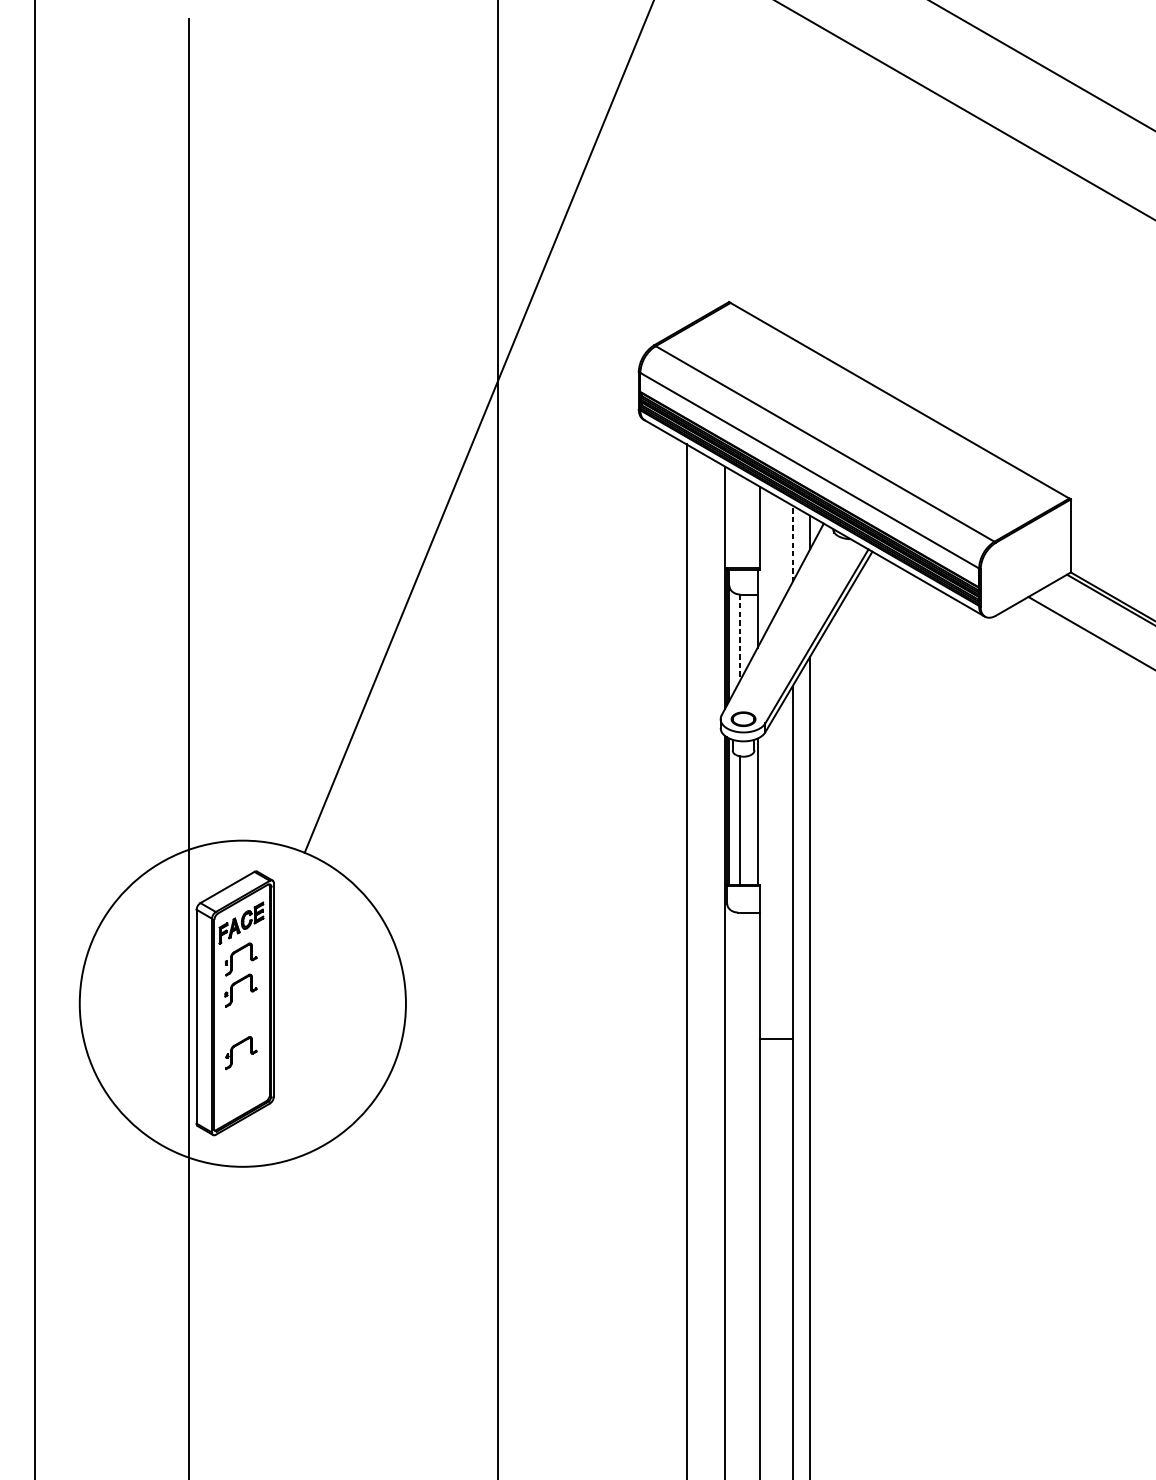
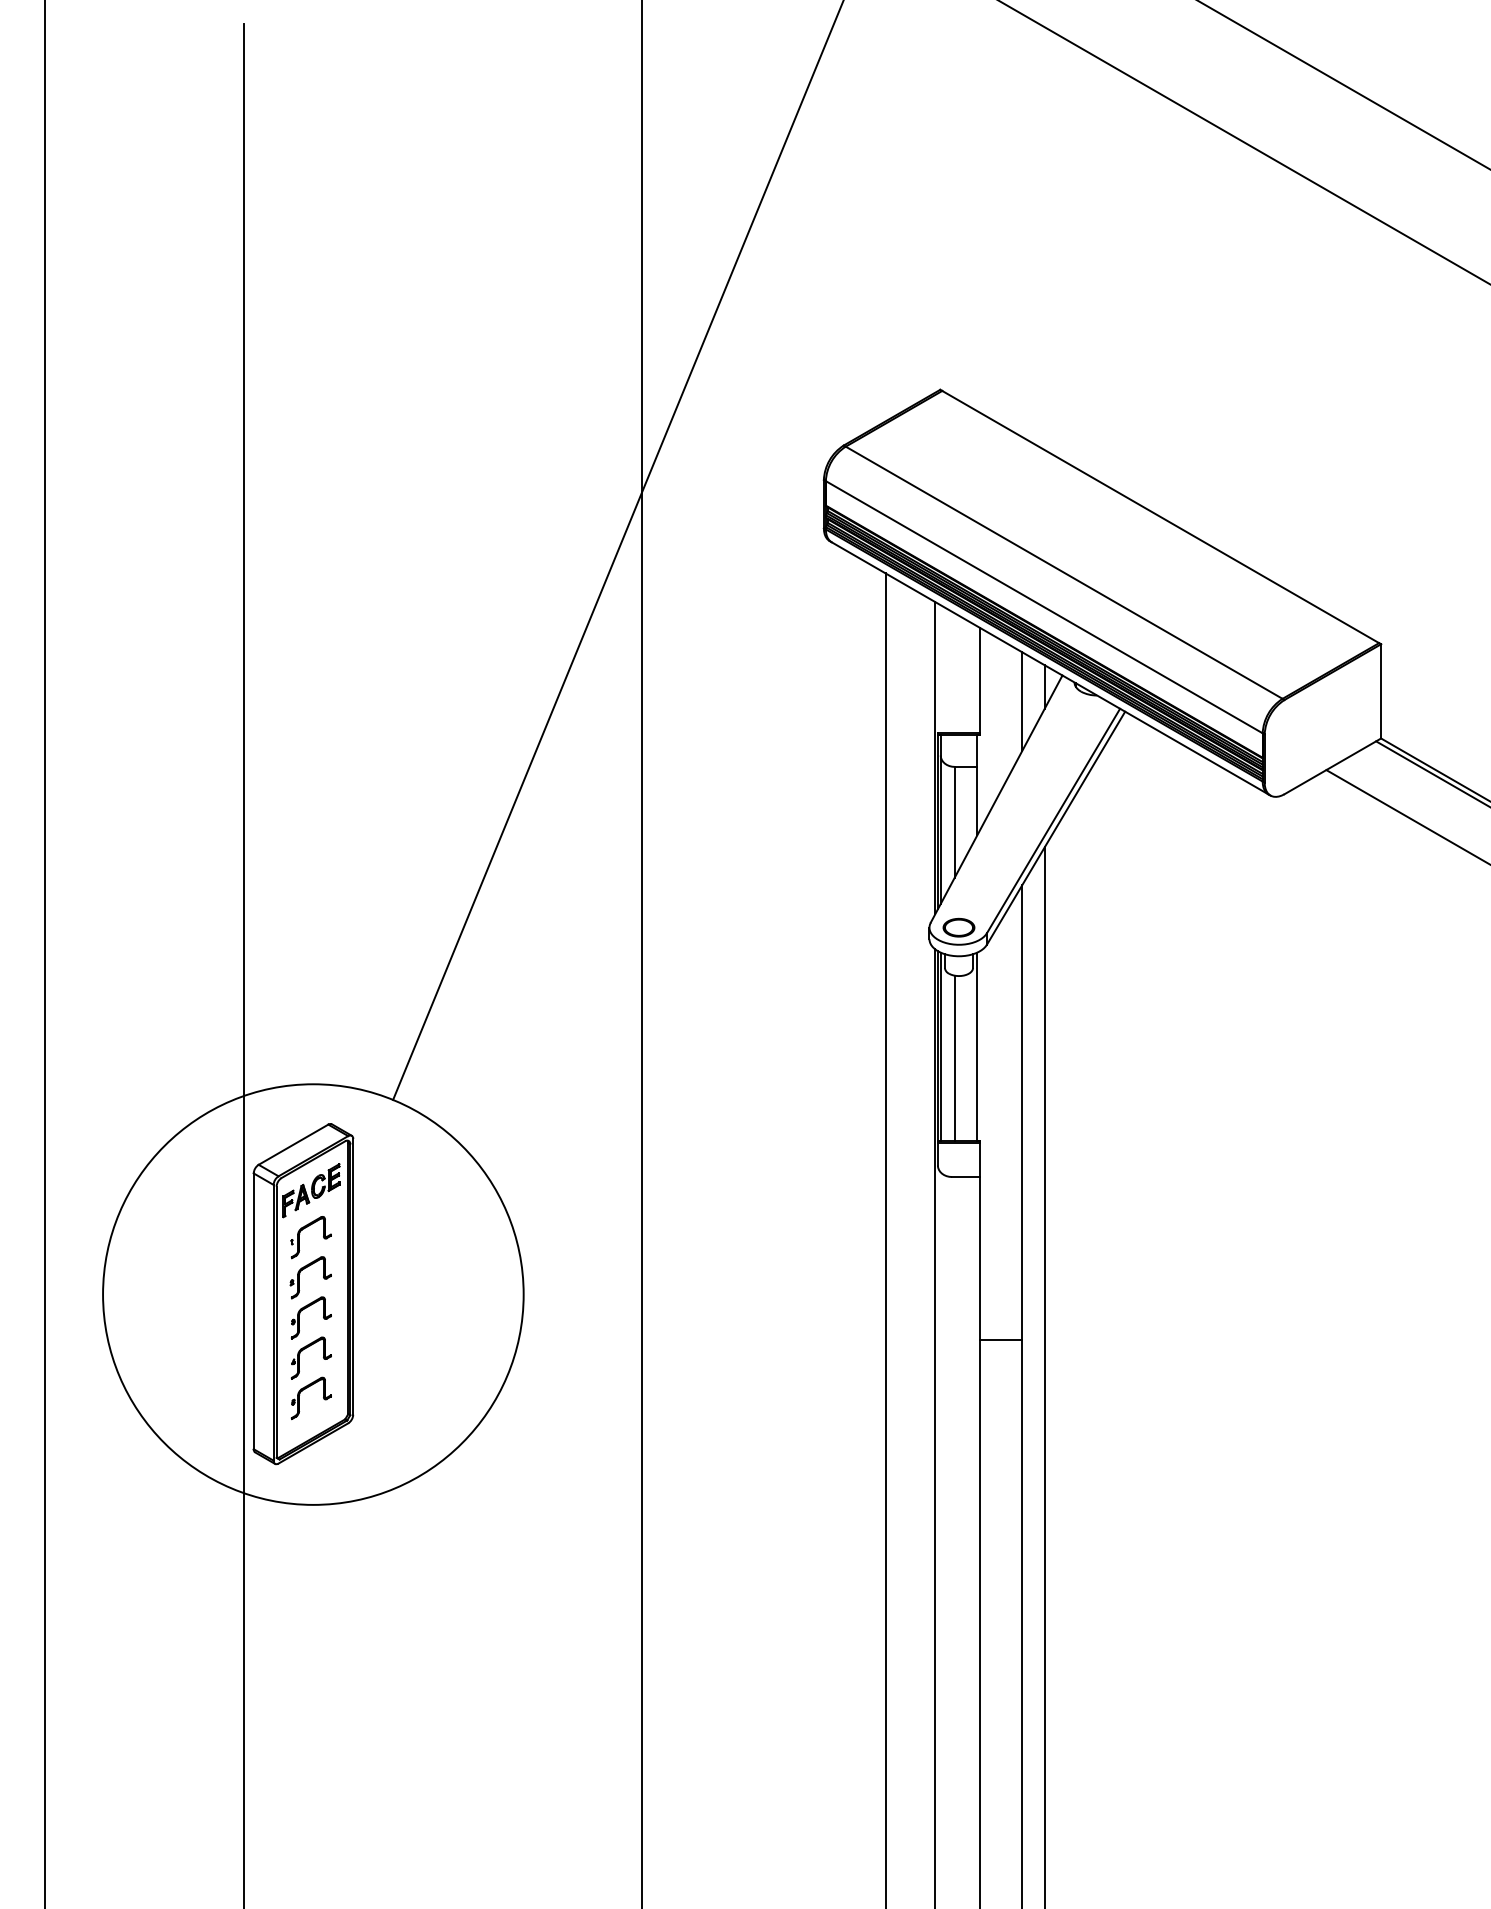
line: (792, 543) -> (1022, 701), dashed -> solid
line: (740, 637) -> (954, 822), dashed -> solid
part: (237, 1014) -> (306, 1308), added
part: (236, 1077) -> (305, 1389), added

